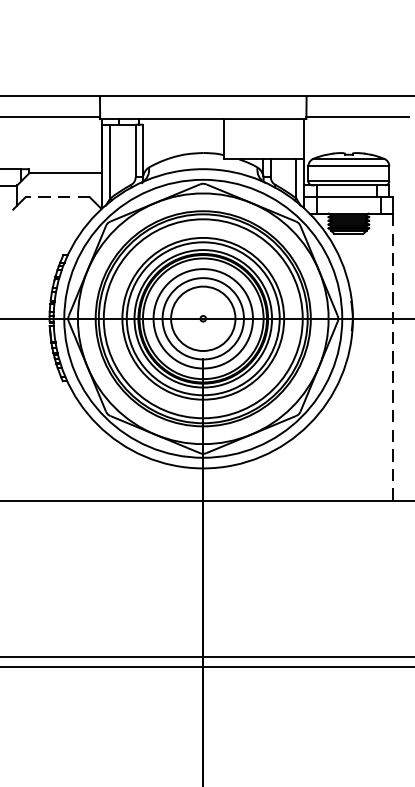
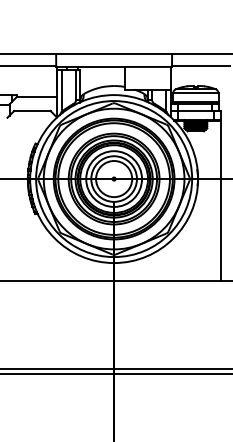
line: (56, 196) -> (31, 110), dashed -> solid
line: (392, 356) -> (220, 200), dashed -> solid

